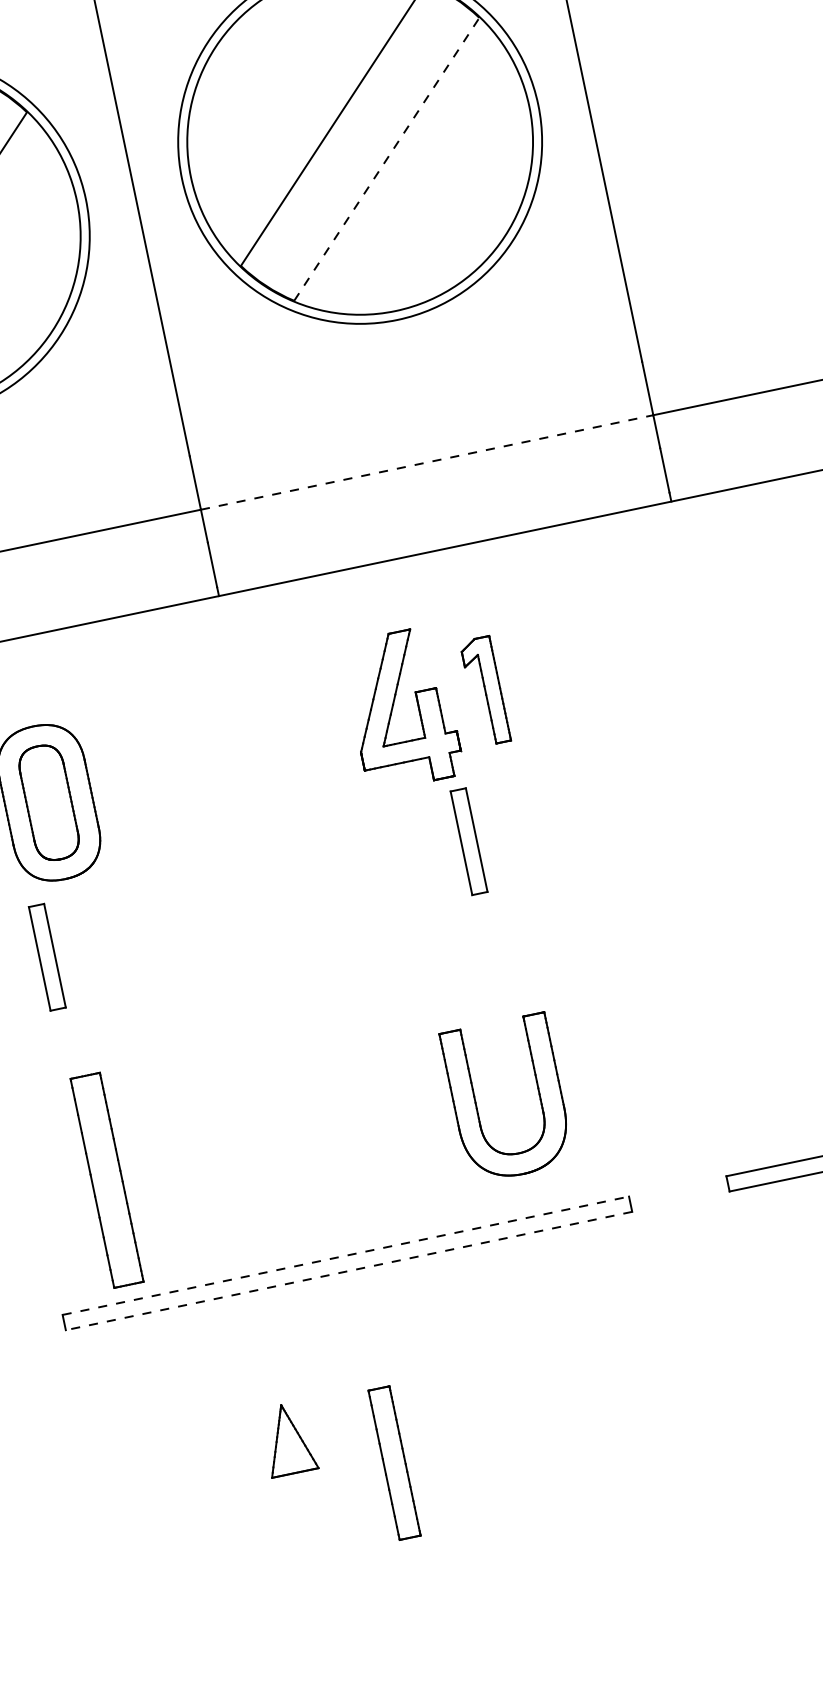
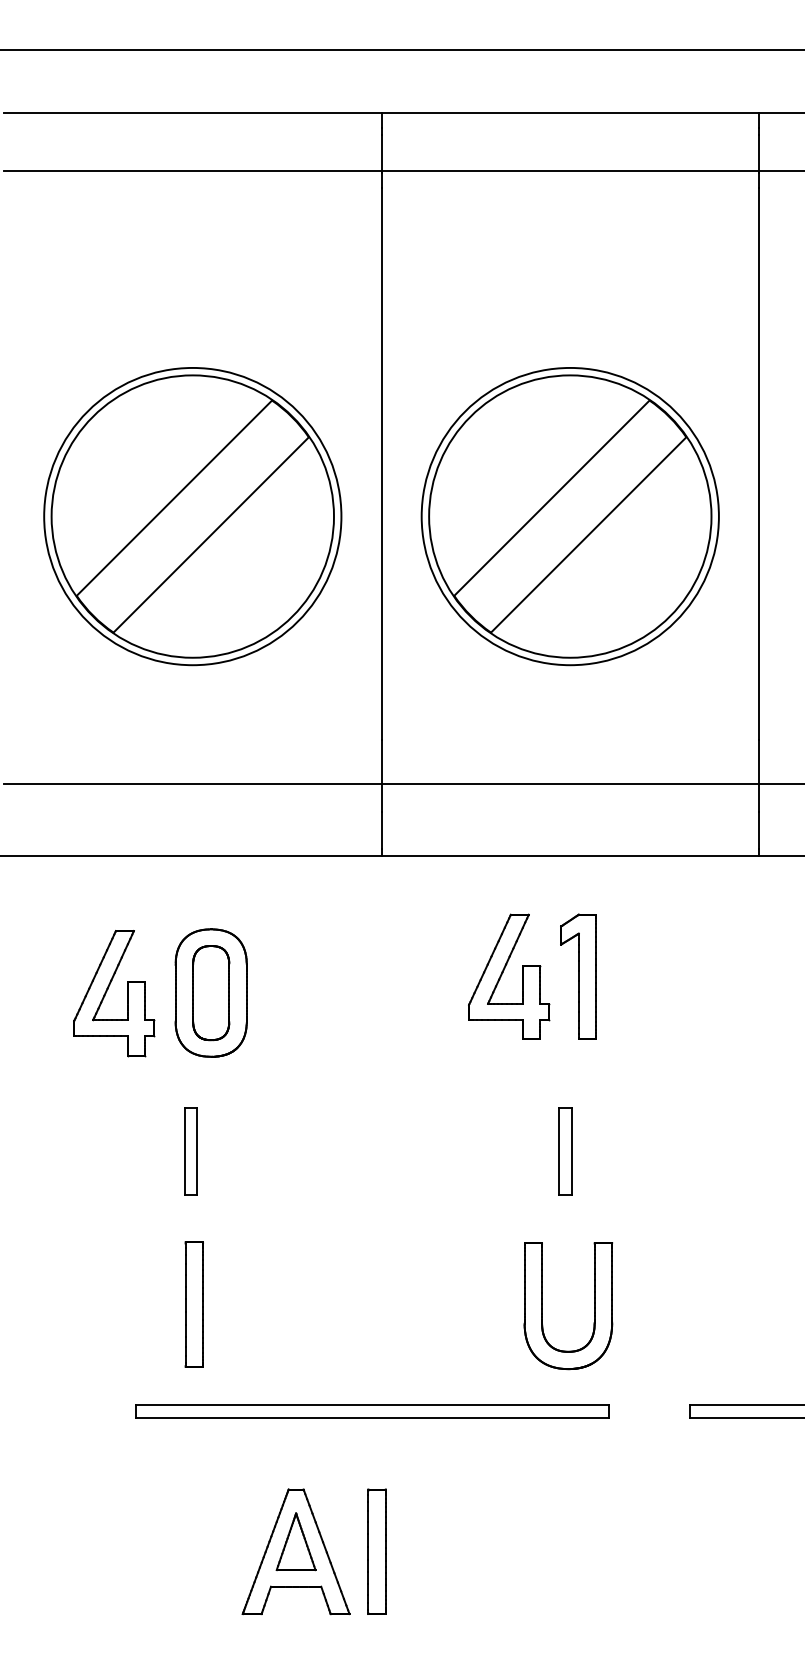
line: (387, 158) -> (589, 534), dashed -> solid
line: (427, 462) -> (570, 784), dashed -> solid
part: (485, 690) -> (578, 976), size x1.43
part: (469, 841) -> (565, 1151), moved
part: (46, 957) -> (190, 1151), moved
part: (476, 1105) -> (542, 1306), moved
part: (105, 1180) -> (193, 1304), size x0.71
line: (346, 1255) -> (373, 1404), dashed -> solid
line: (348, 1271) -> (372, 1417), dashed -> solid
part: (289, 1450) -> (295, 1551), added
part: (393, 1462) -> (376, 1551), moved

